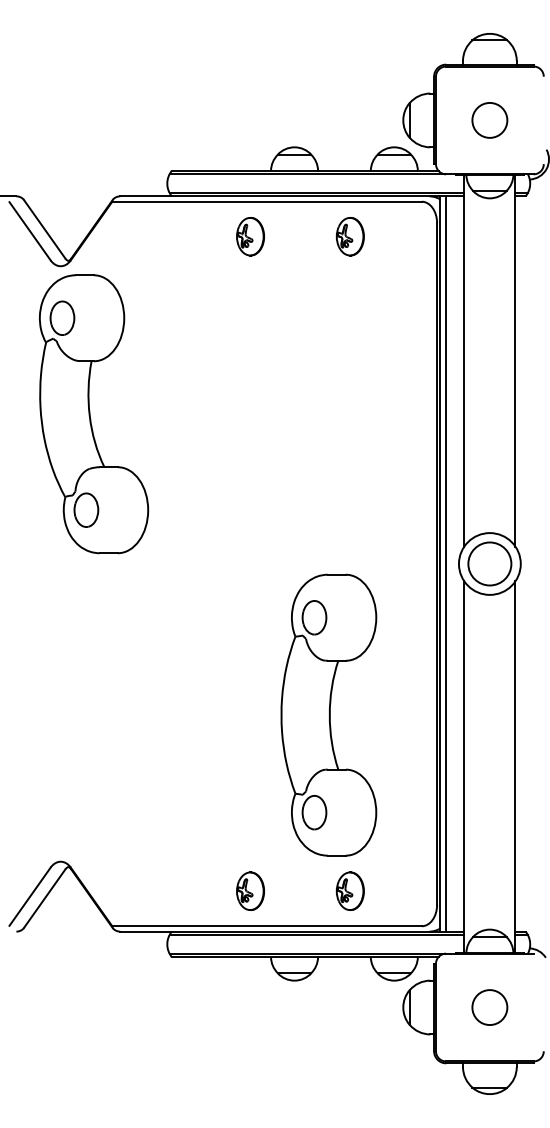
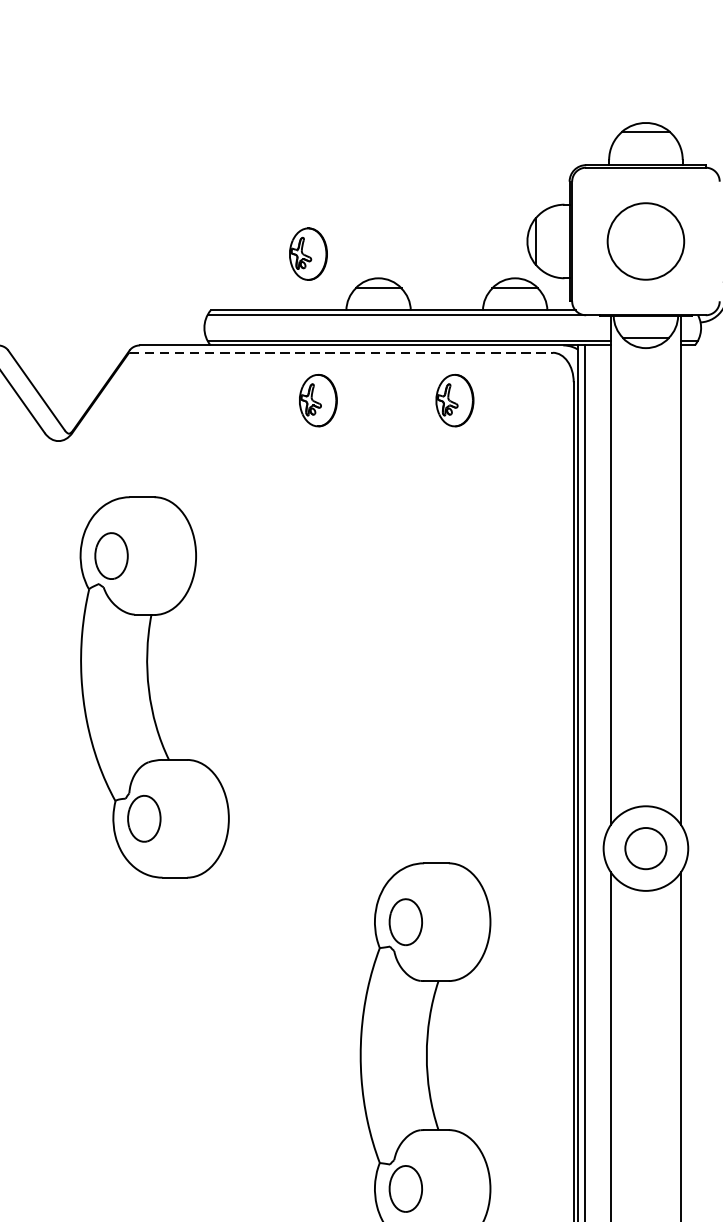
circle: (489, 119) -> (645, 240), size x1.6
part: (243, 129) -> (308, 253), added
line: (267, 201) -> (341, 352), solid -> dashed
part: (93, 414) -> (154, 687), moved
circle: (489, 563) -> (645, 847), size x0.7

